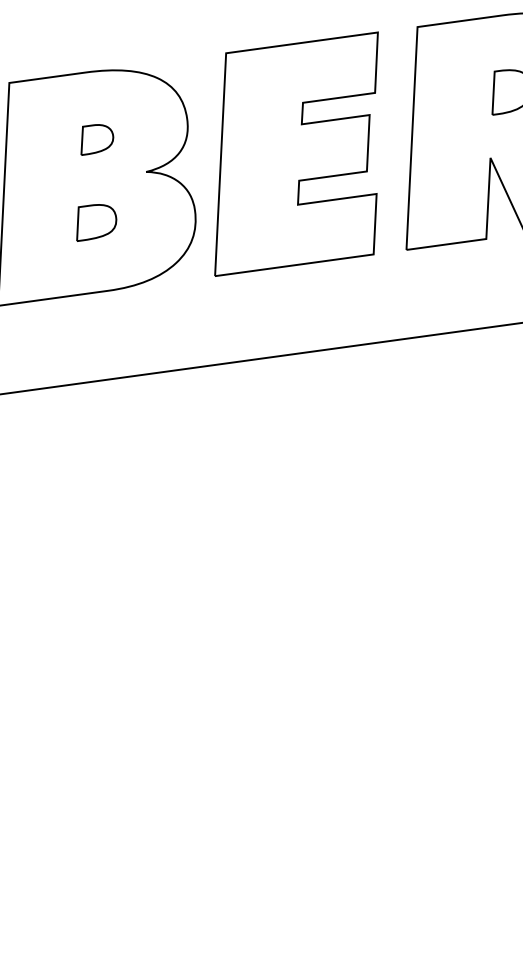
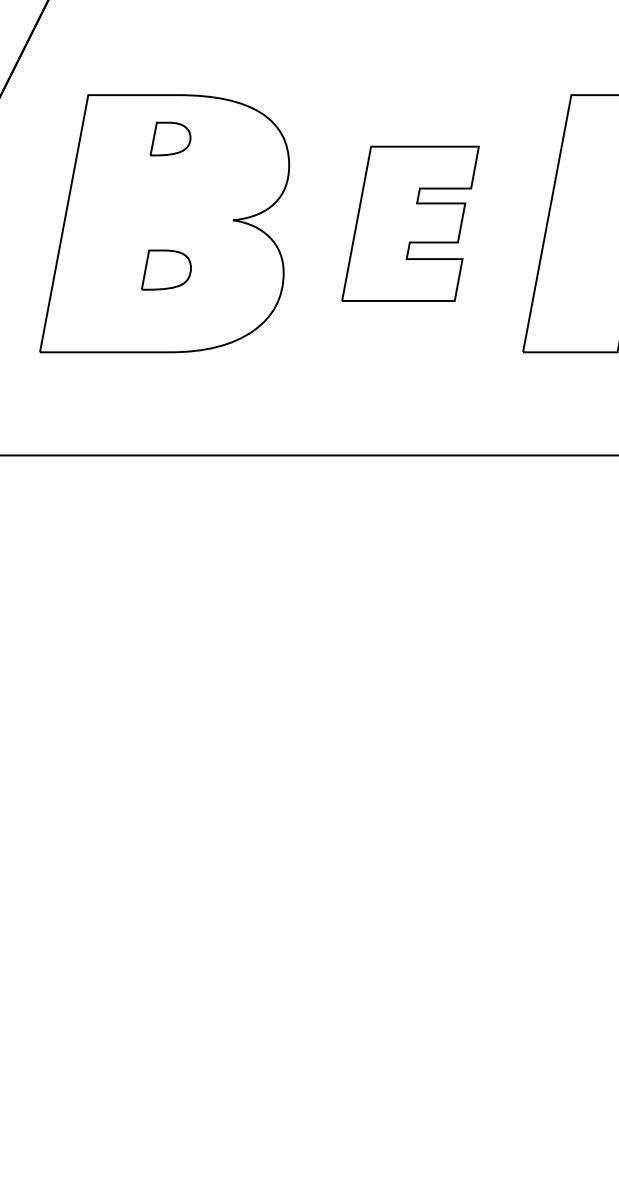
part: (96, 138) -> (170, 138), moved
part: (296, 154) -> (410, 223), size x0.6

